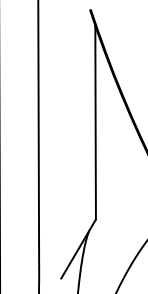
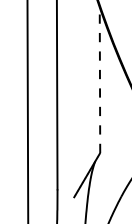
line: (94, 122) -> (99, 80), solid -> dashed

